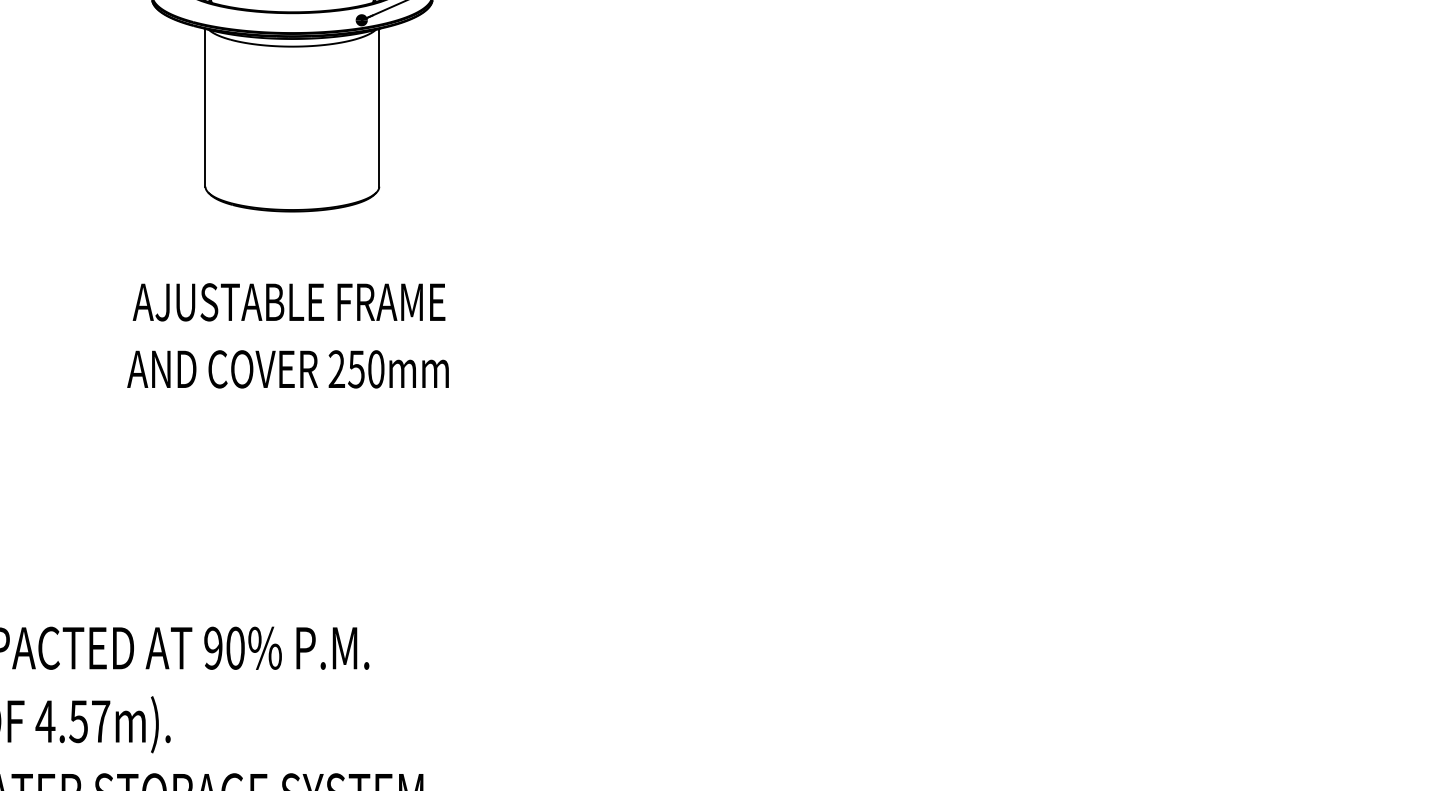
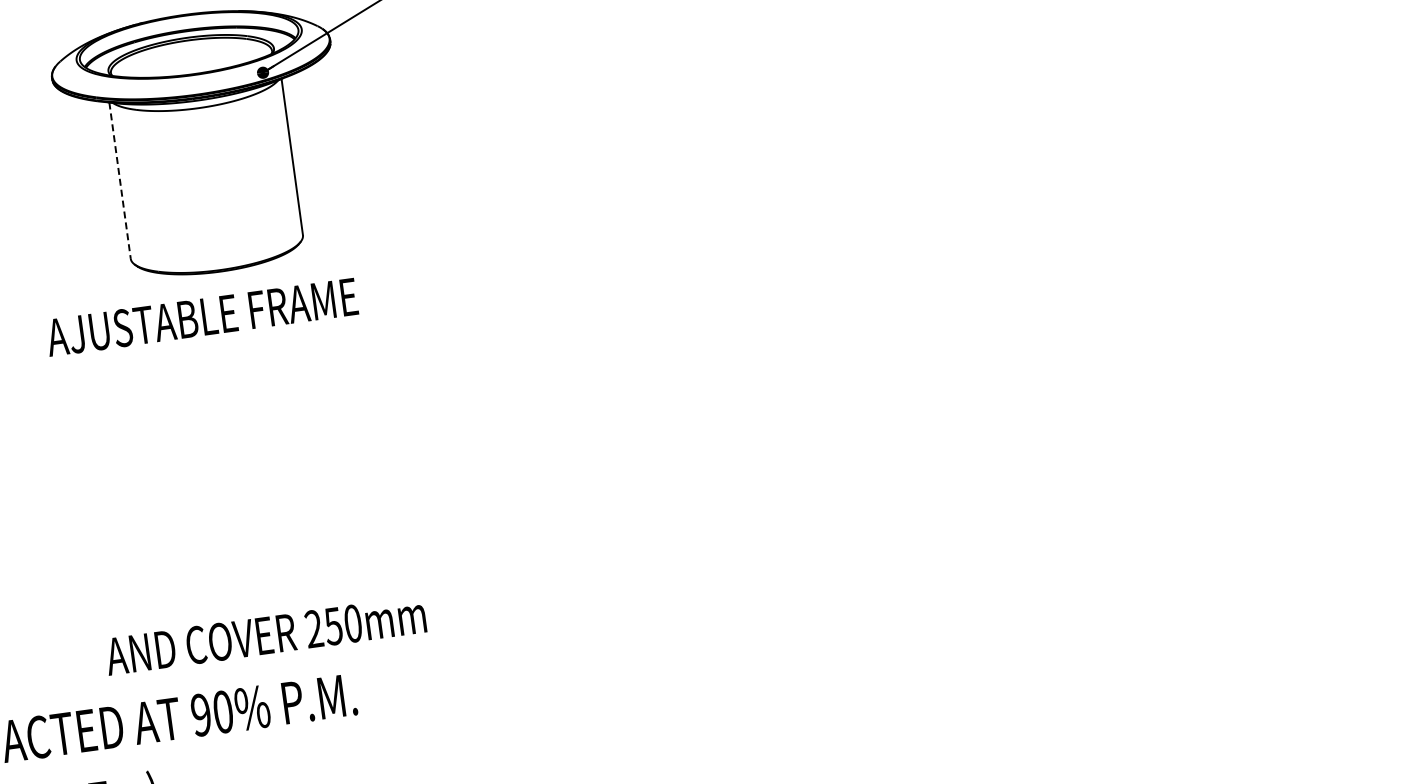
line: (205, 107) -> (120, 180), solid -> dashed
text: (288, 302) -> (201, 317), moved
text: (287, 369) -> (265, 635), moved

